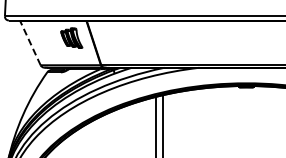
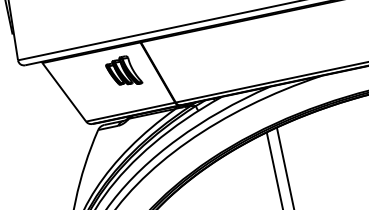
line: (30, 42) -> (64, 91), dashed -> solid

